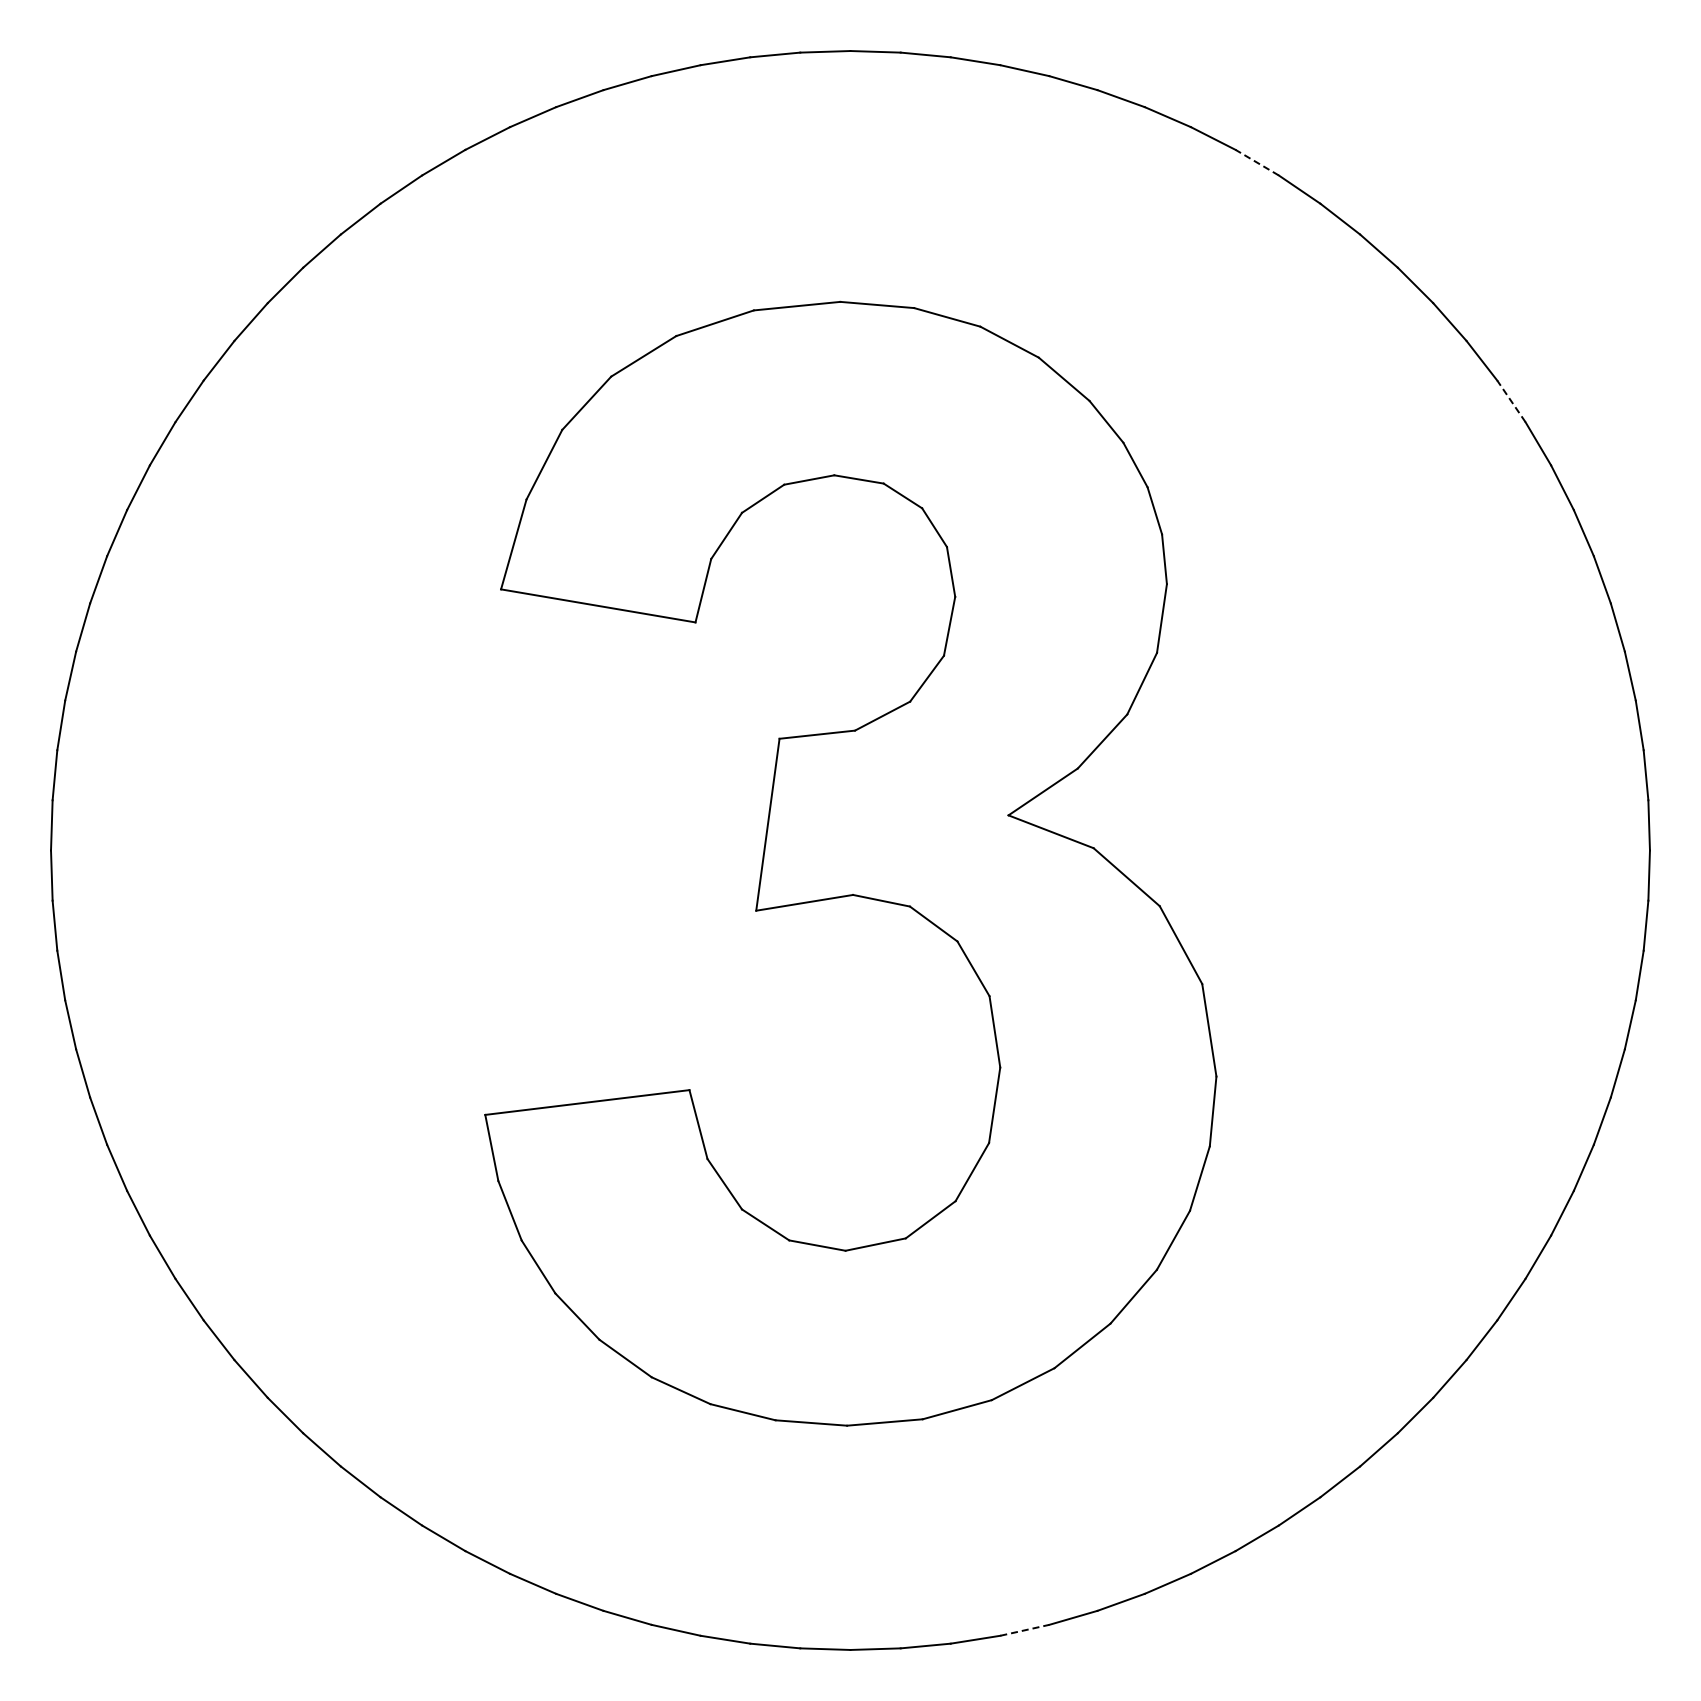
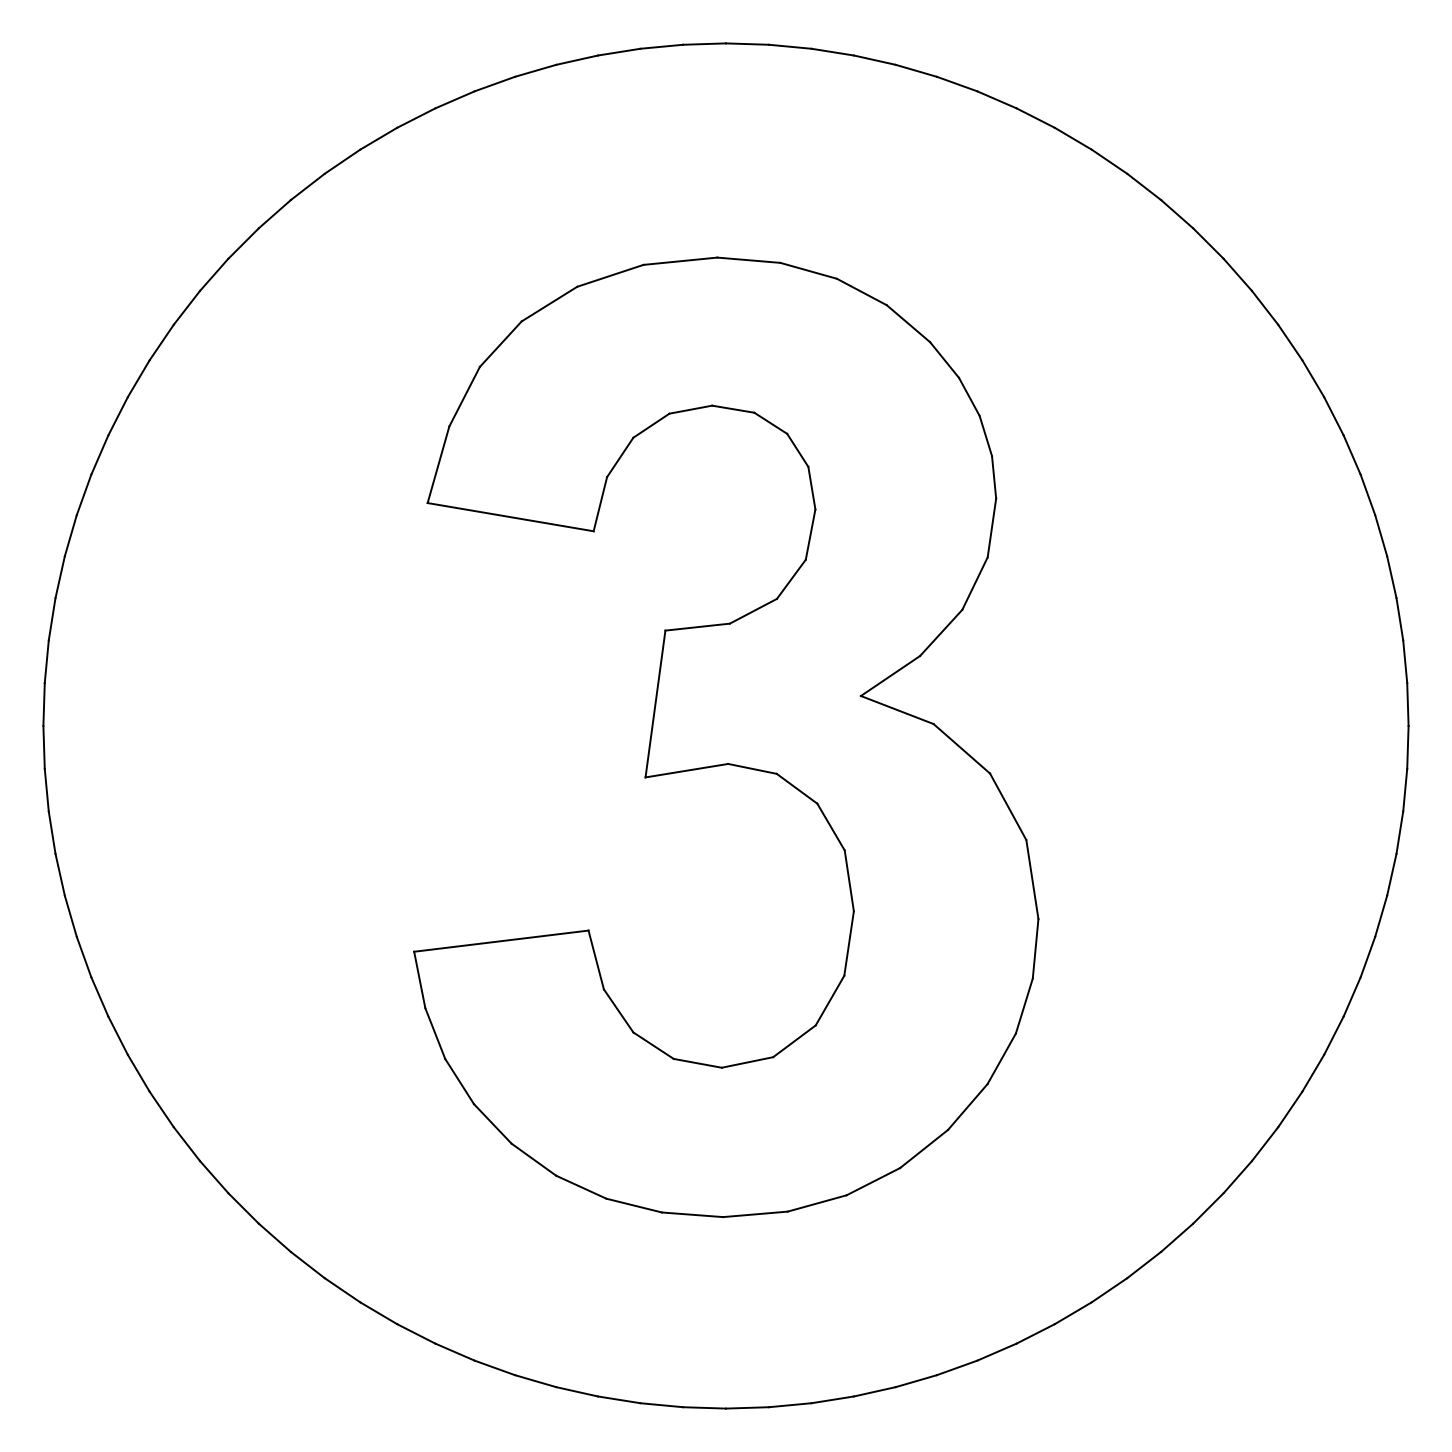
line: (1256, 162) -> (1072, 138), dashed -> solid
line: (1511, 400) -> (1290, 341), dashed -> solid
line: (1025, 1630) -> (875, 1391), dashed -> solid

